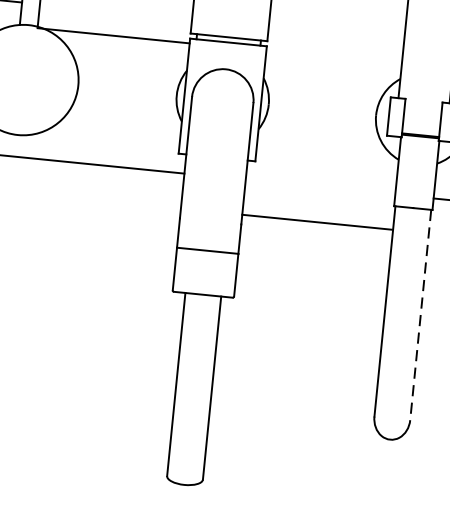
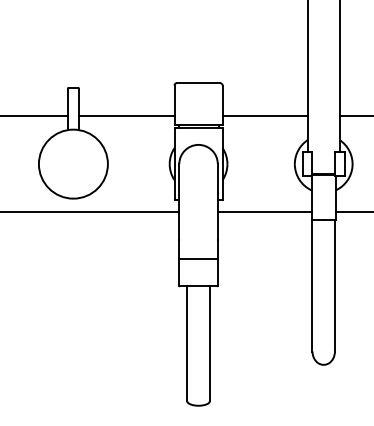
line: (335, 34) -> (264, 116), added
line: (113, 36) -> (126, 116), moved
line: (316, 222) -> (264, 212), moved
line: (419, 316) -> (334, 286), dashed -> solid

